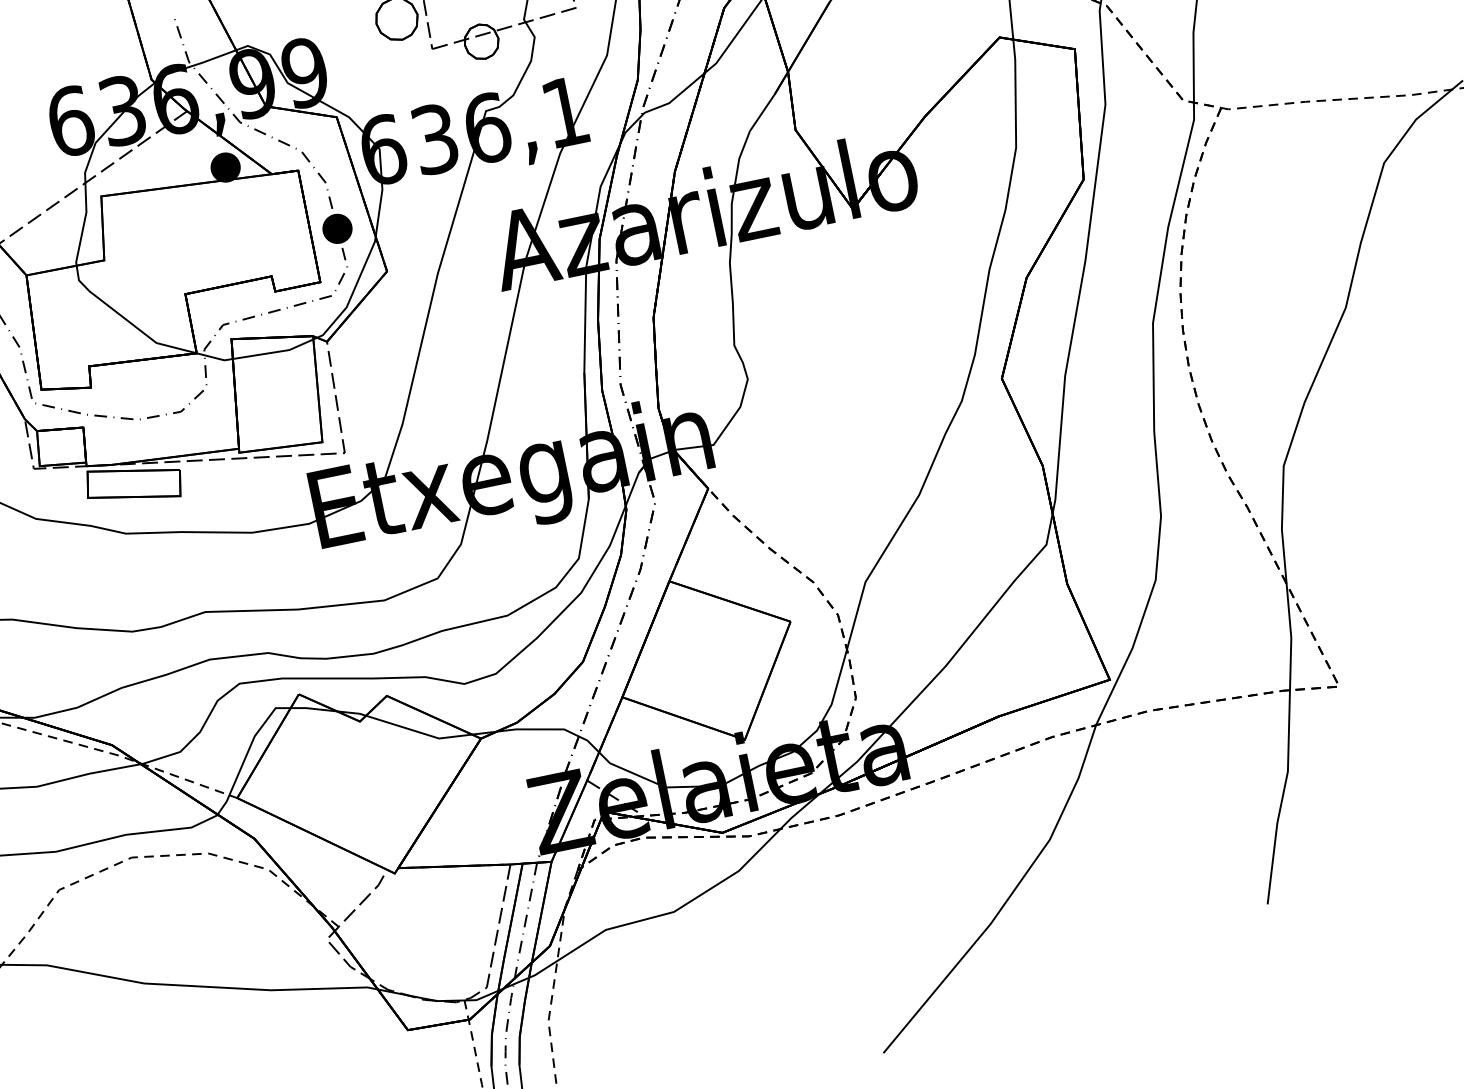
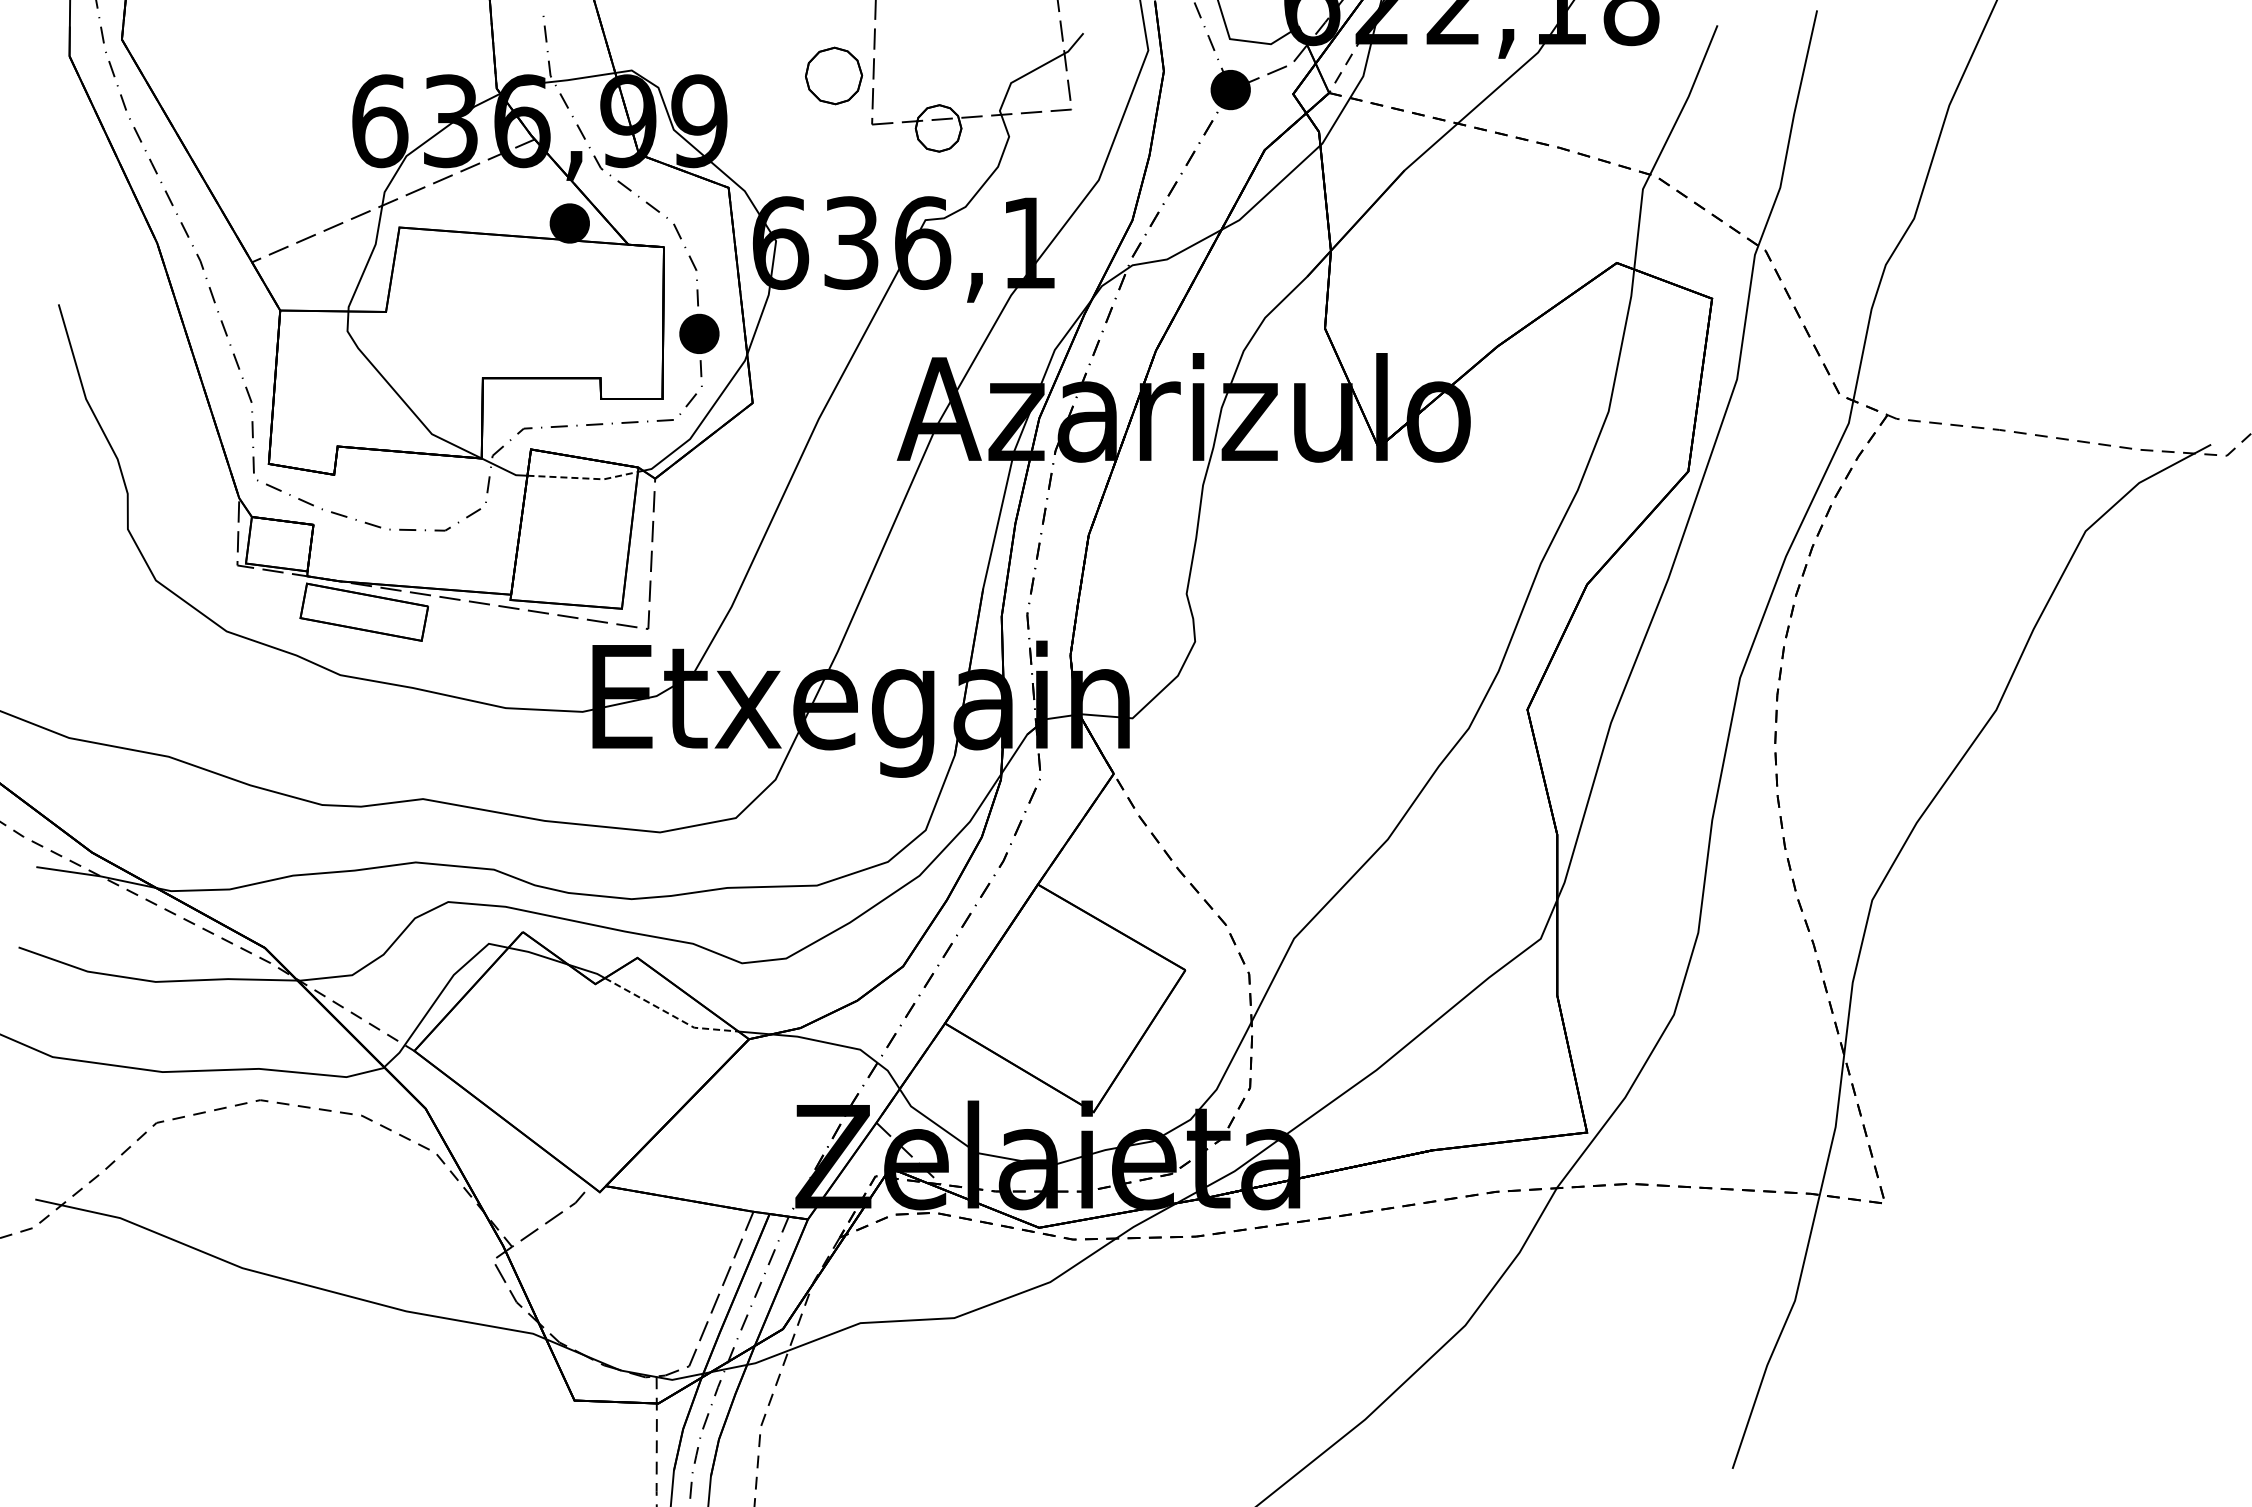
line: (275, 352) -> (584, 478), solid -> dashed
line: (418, 732) -> (669, 1014), solid -> dashed

